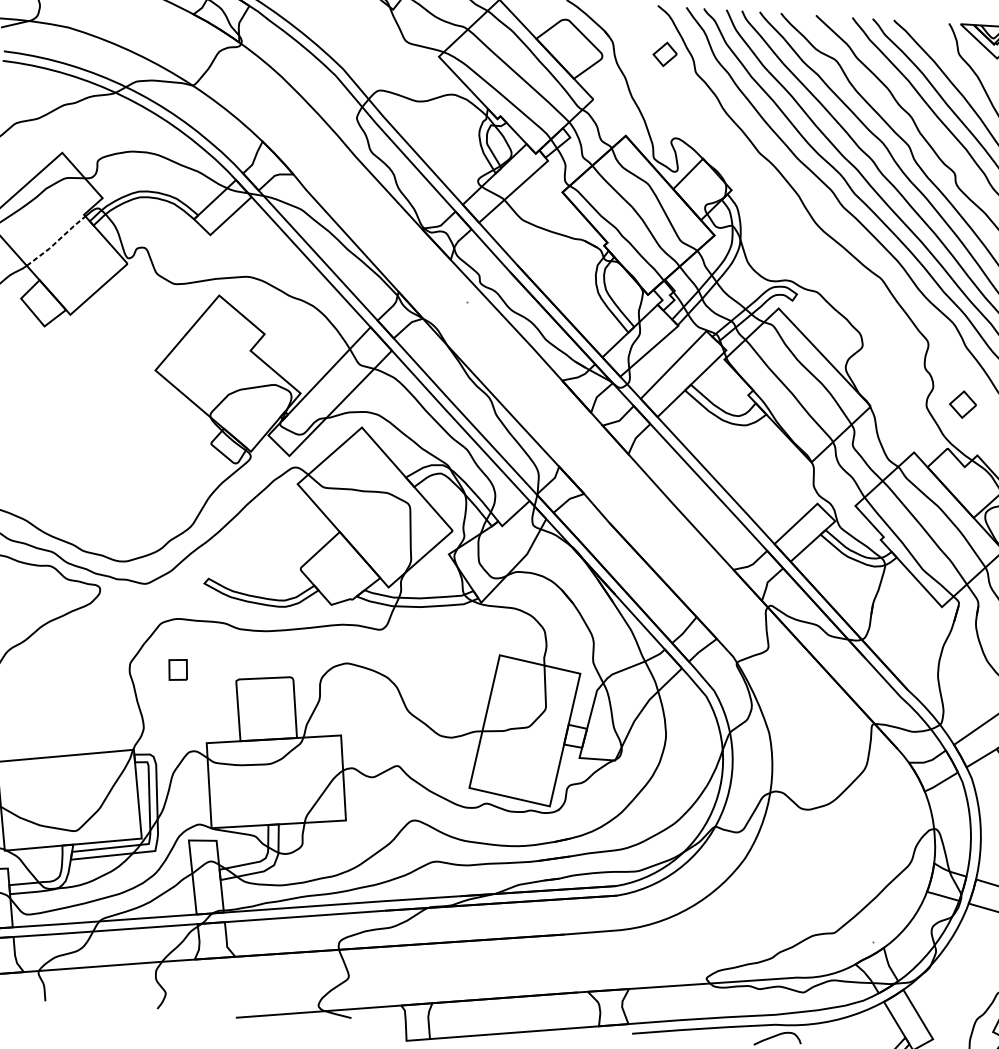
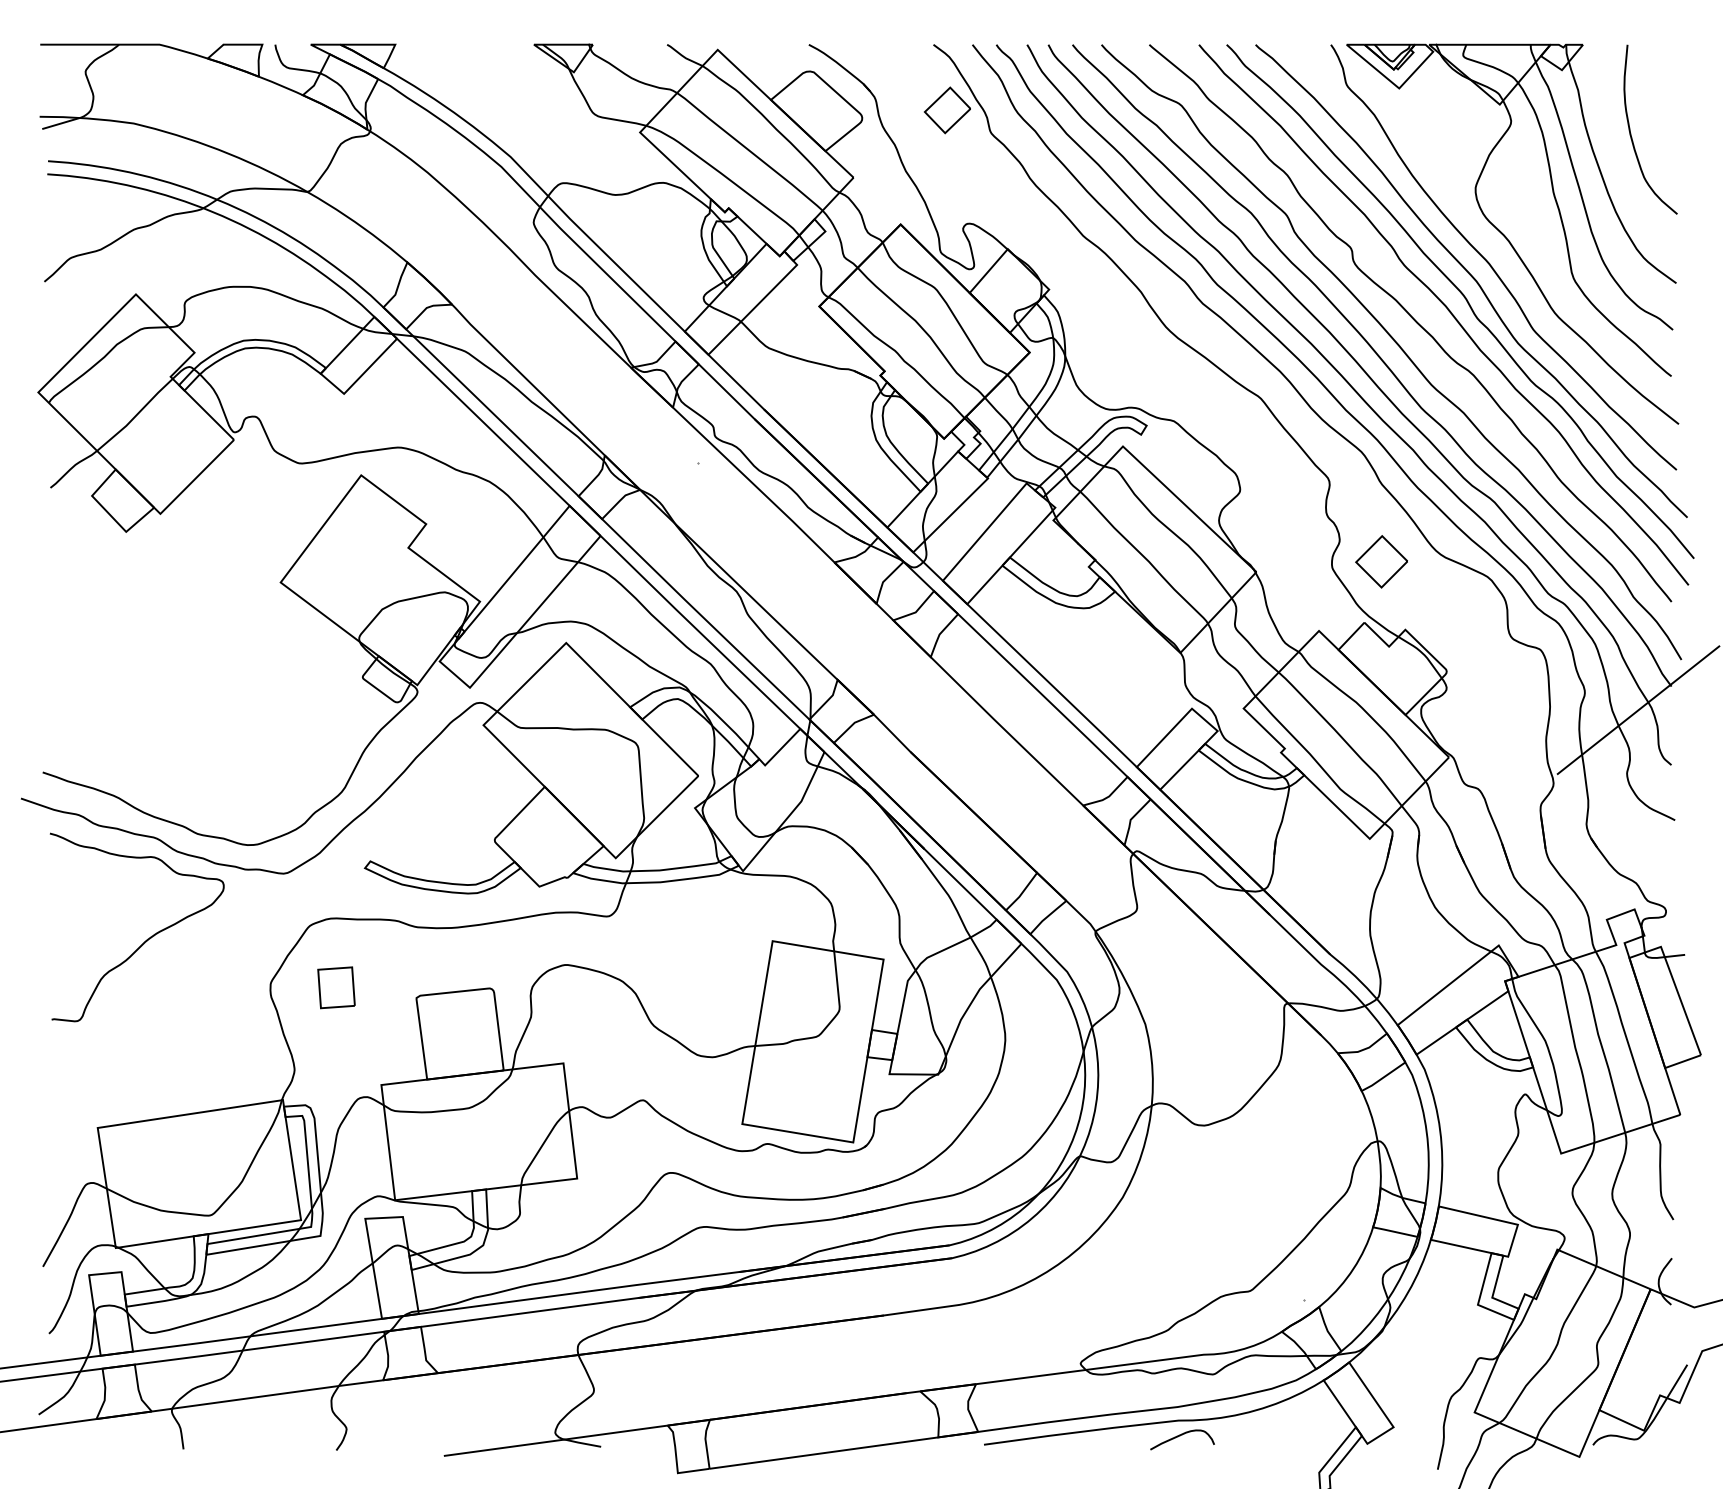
part: (665, 54) -> (947, 110), size x1.43
line: (57, 241) -> (136, 415), dashed -> solid
part: (962, 404) -> (1381, 561), size x1.43
part: (178, 669) -> (336, 987), size x1.43

